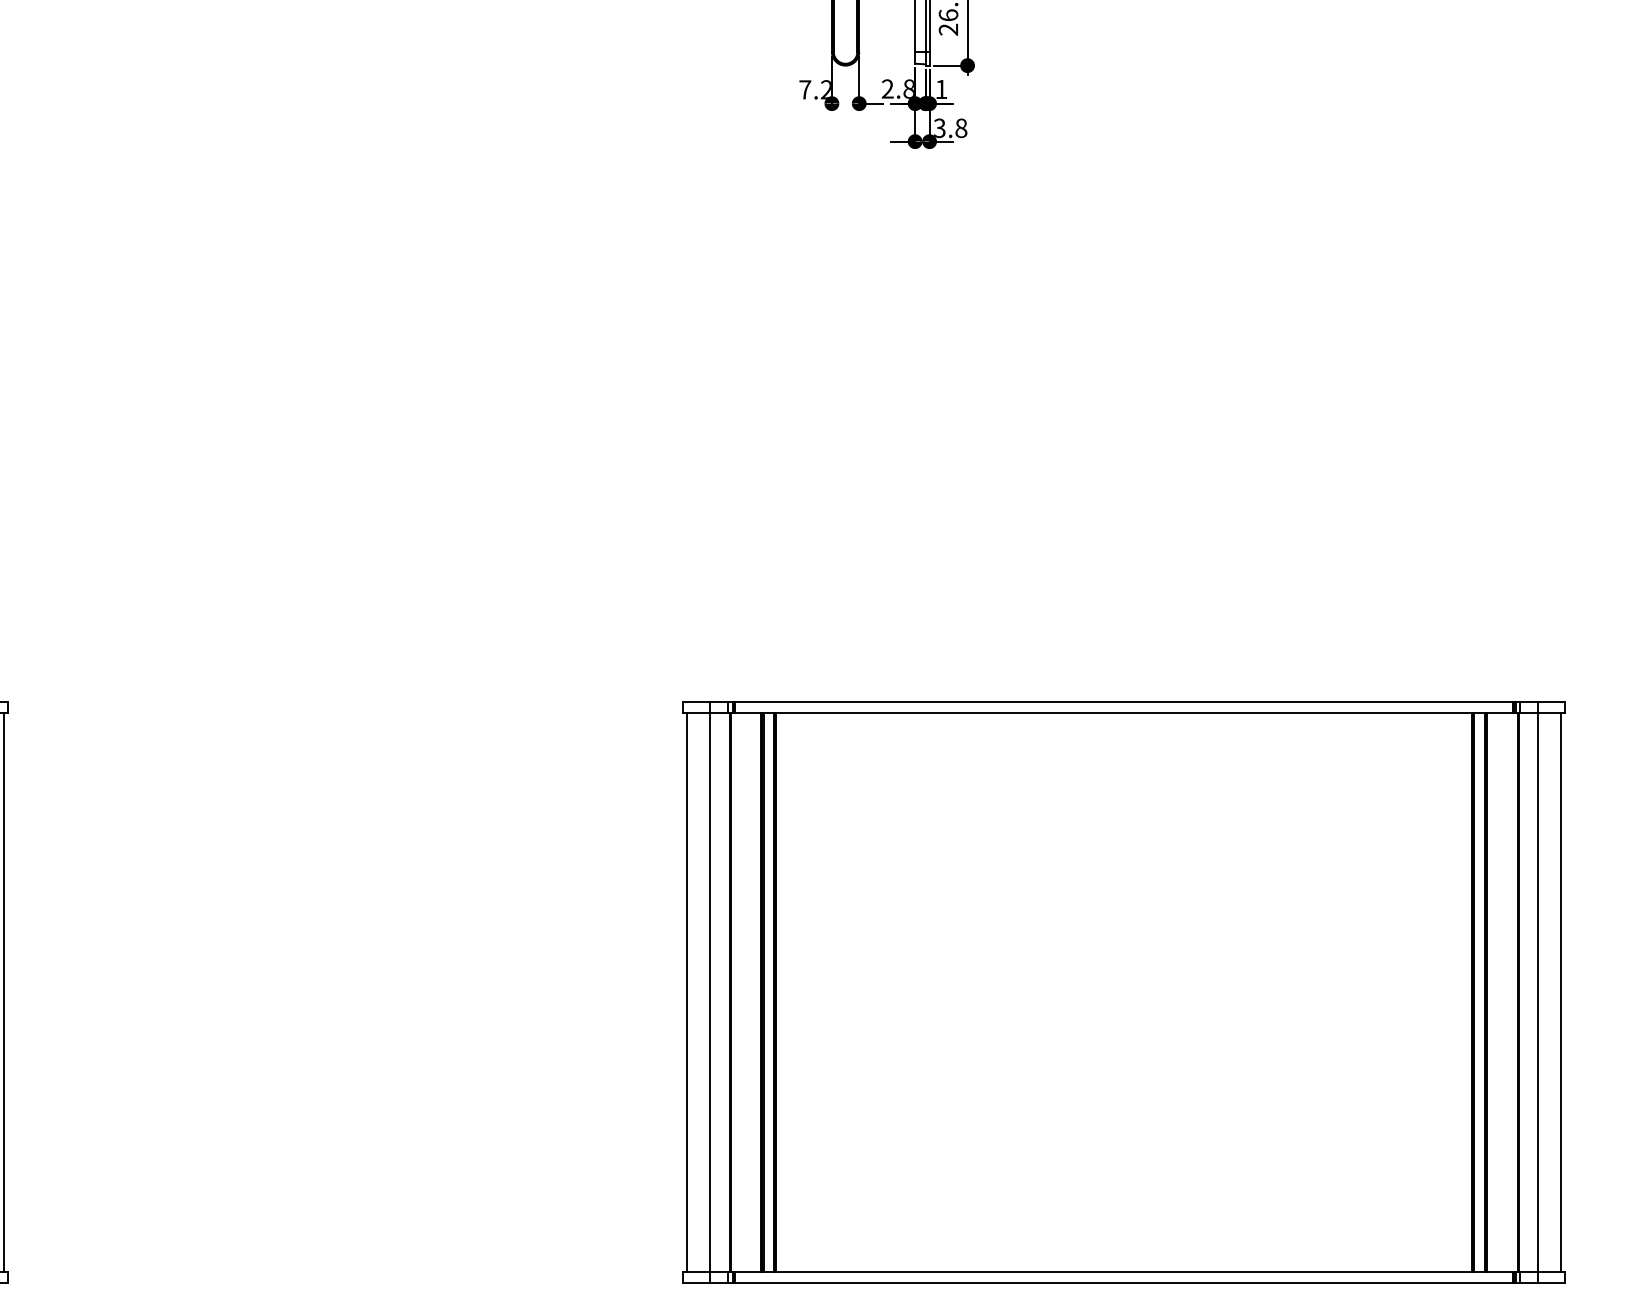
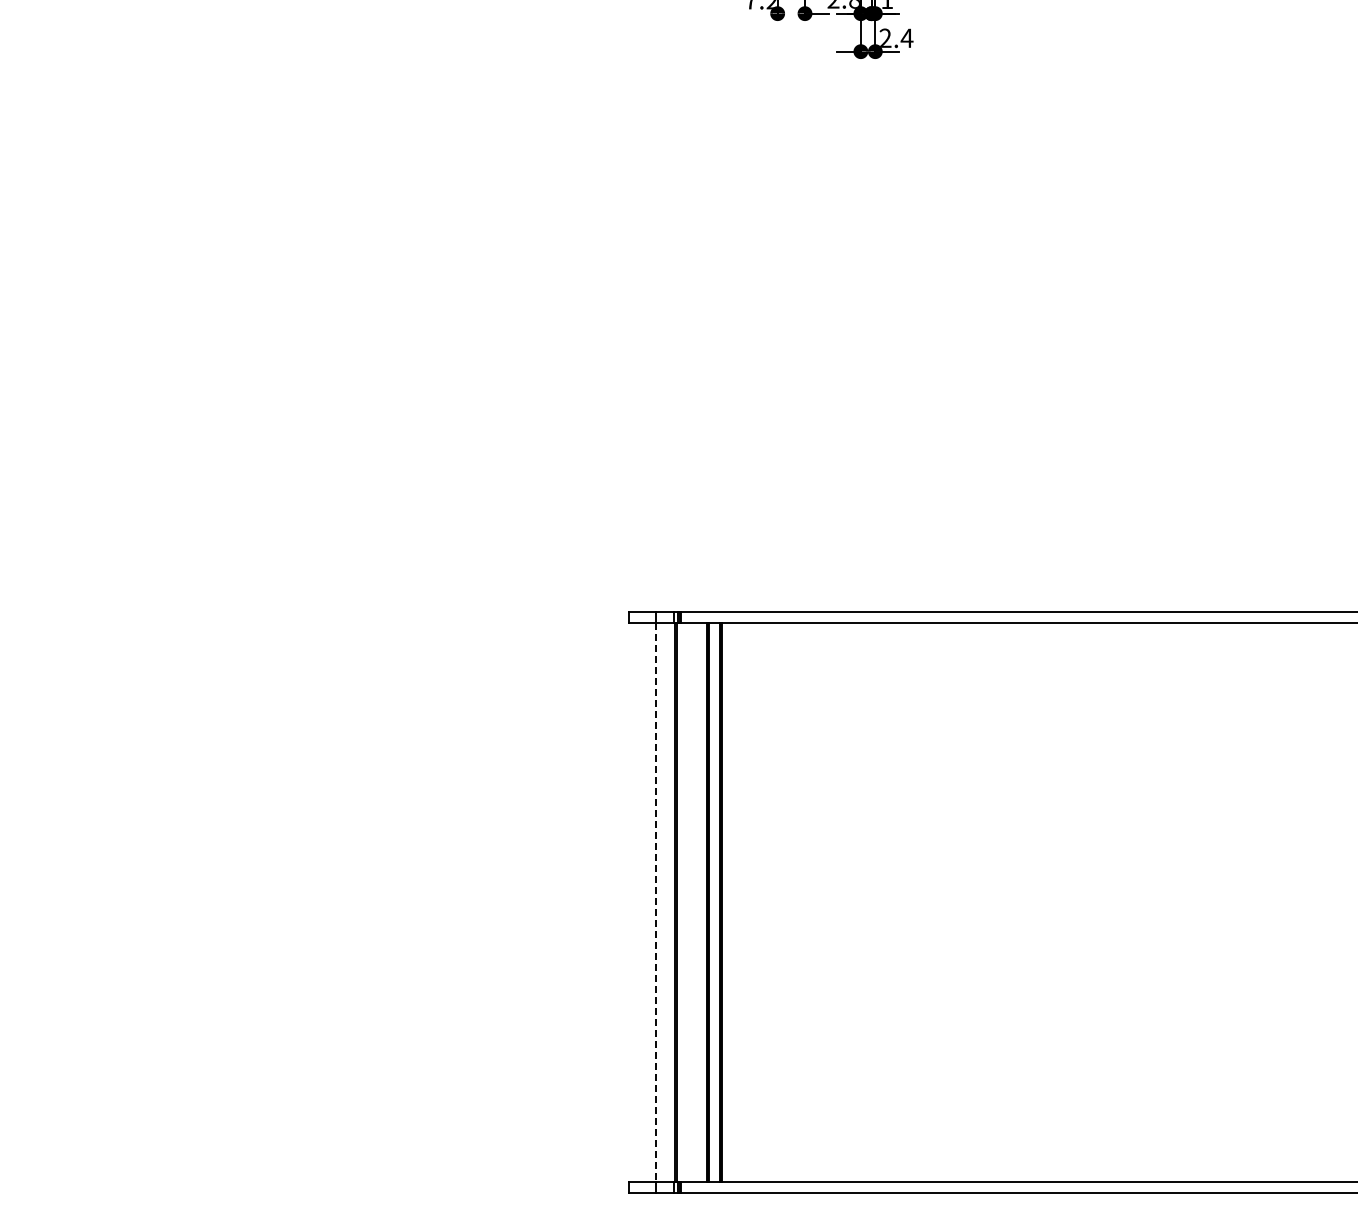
text: (950, 128) -> (896, 38), 3.8 -> 2.4
line: (687, 992) -> (633, 902), removed
line: (709, 993) -> (655, 903), solid -> dashed

